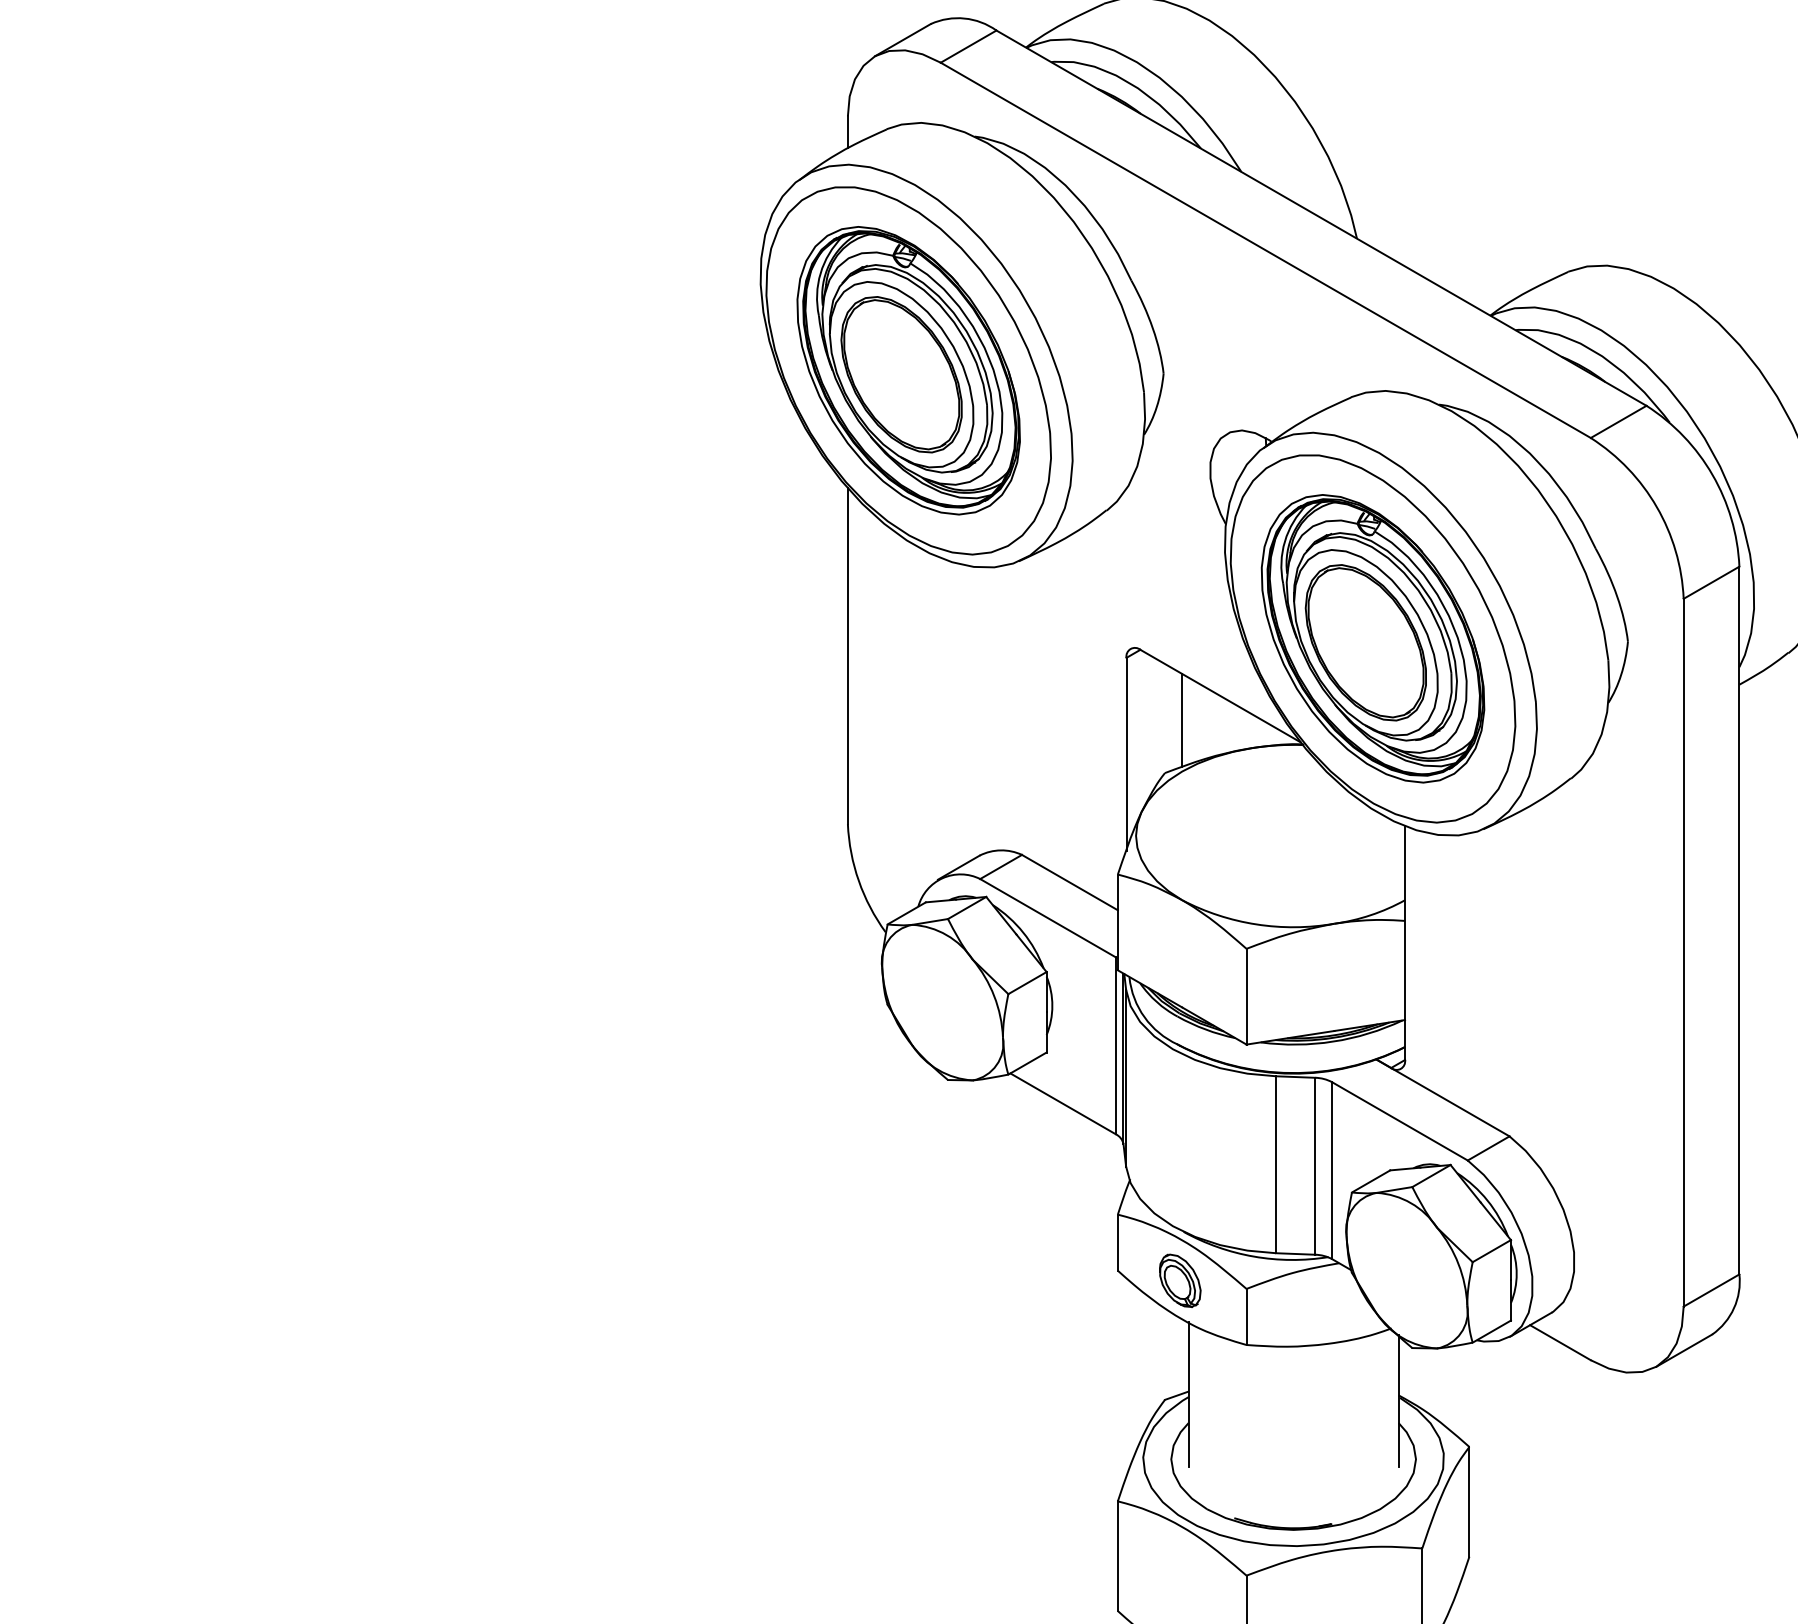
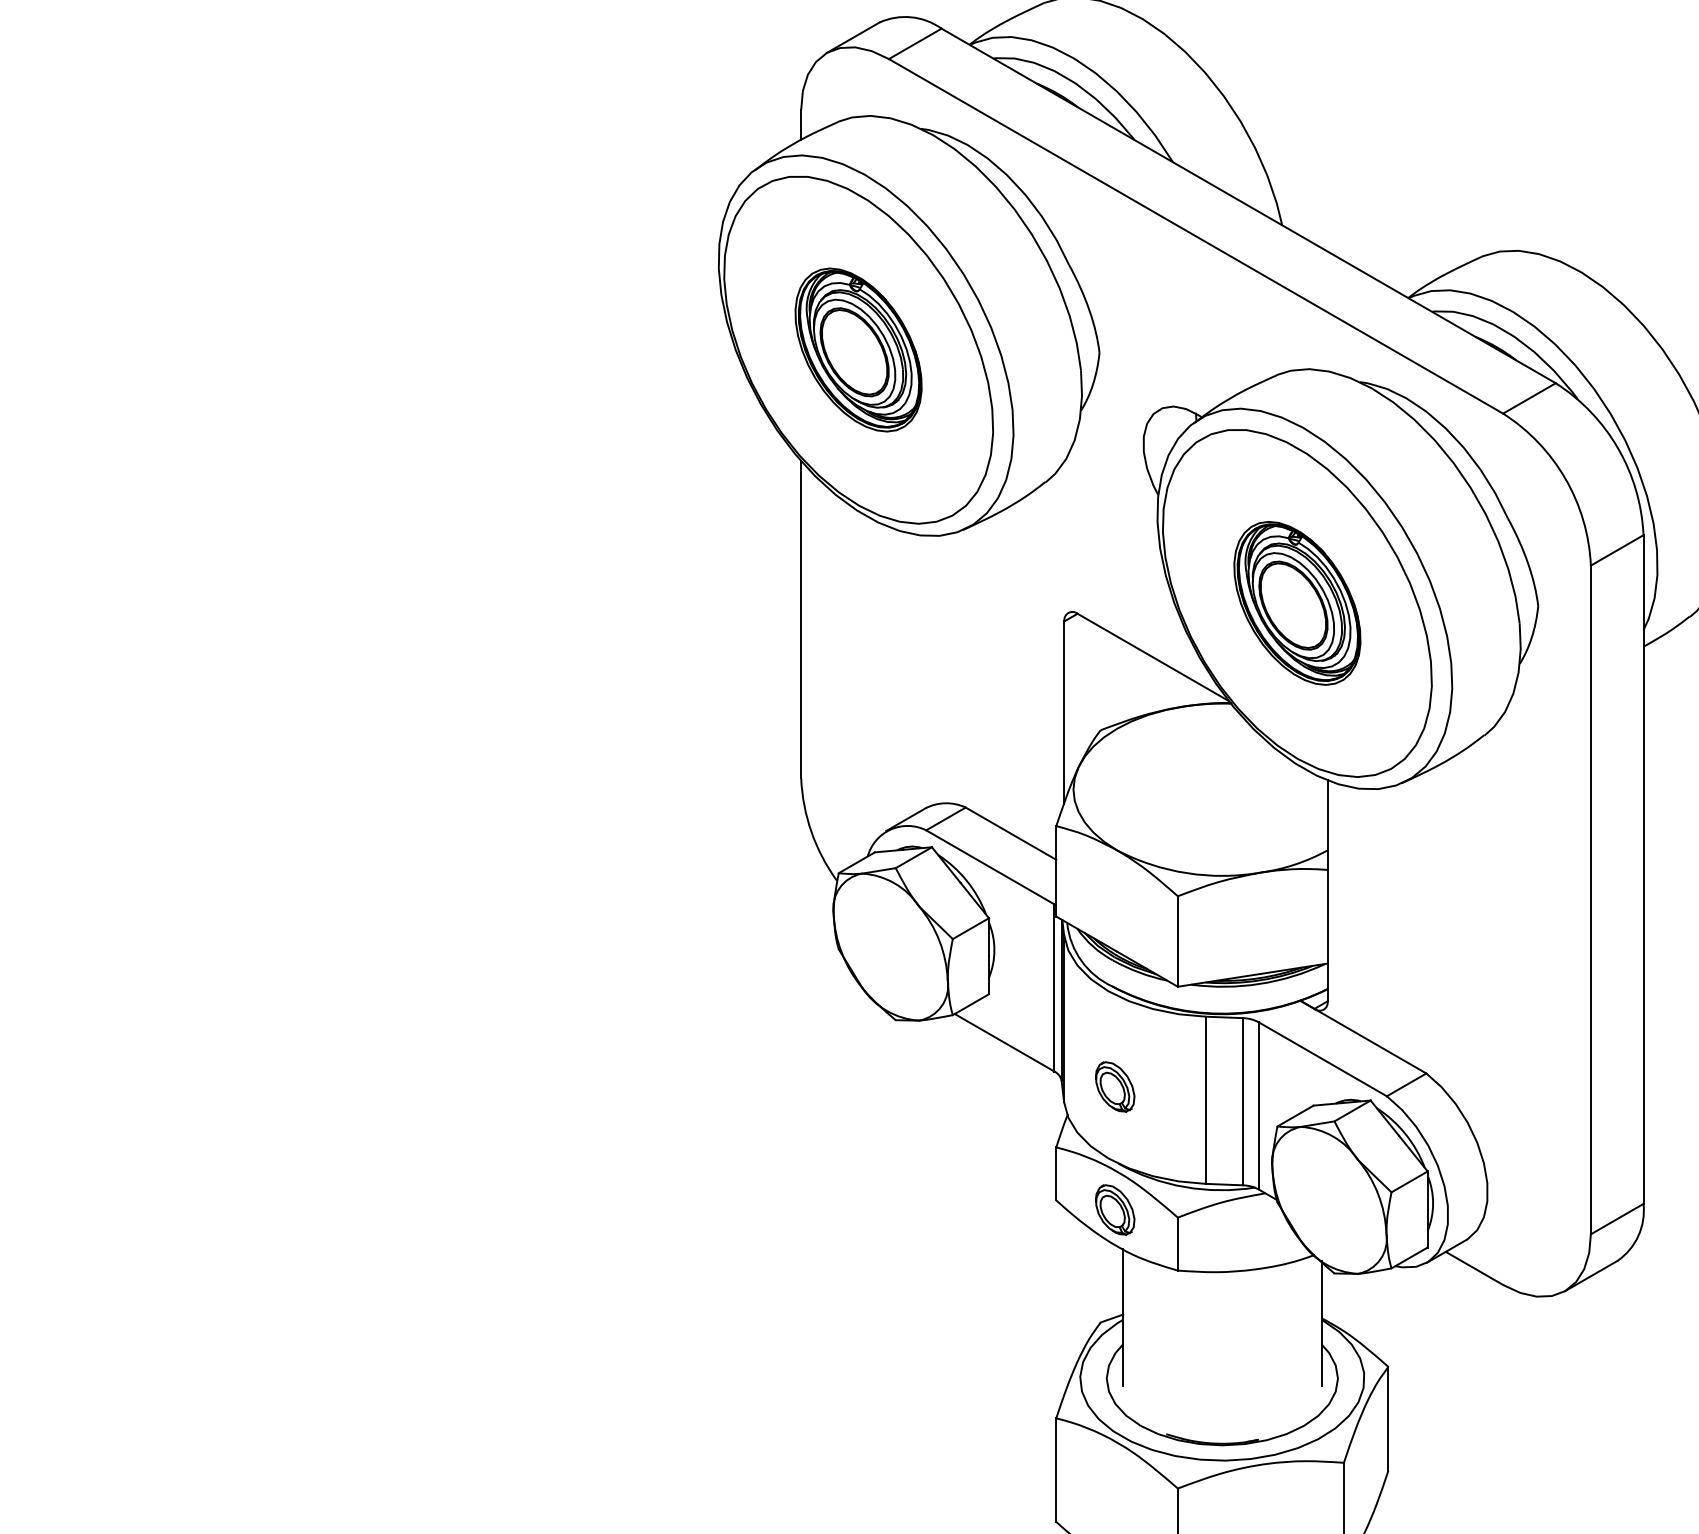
part: (908, 370) -> (858, 349), size x0.6
part: (1373, 638) -> (1297, 603), size x0.6
line: (1182, 720) -> (1117, 680), removed
part: (1180, 1150) -> (1115, 1086), added

